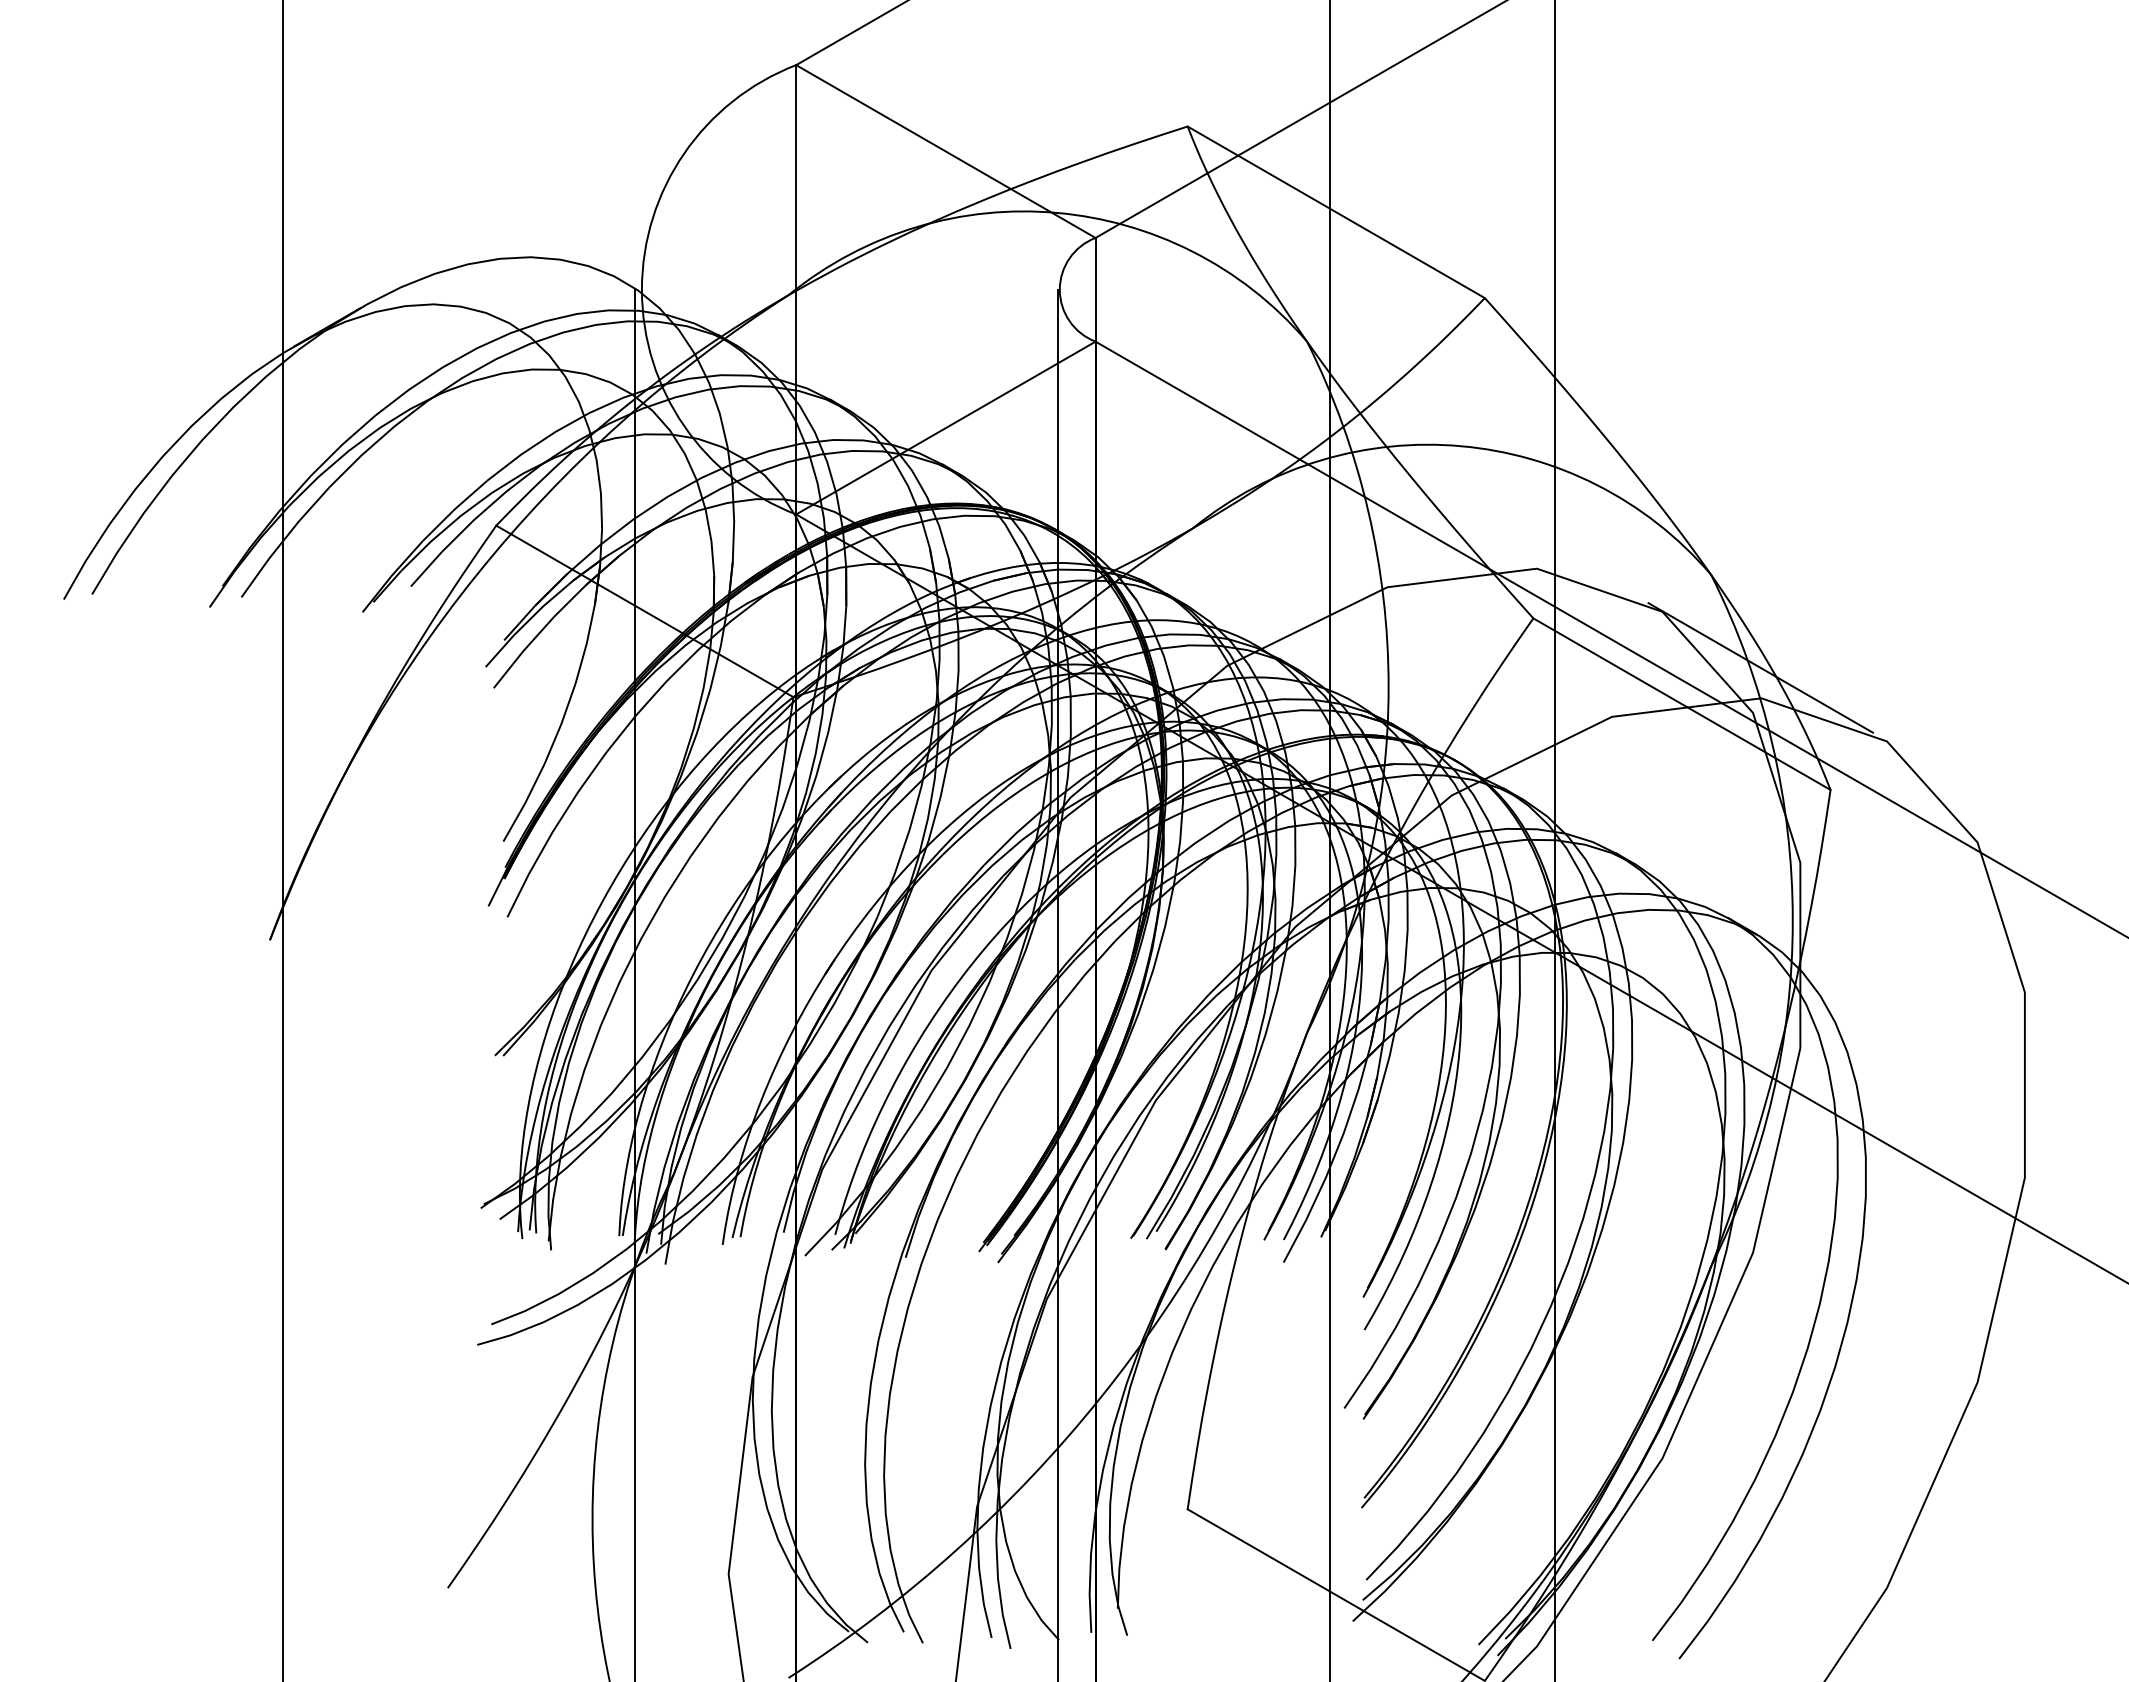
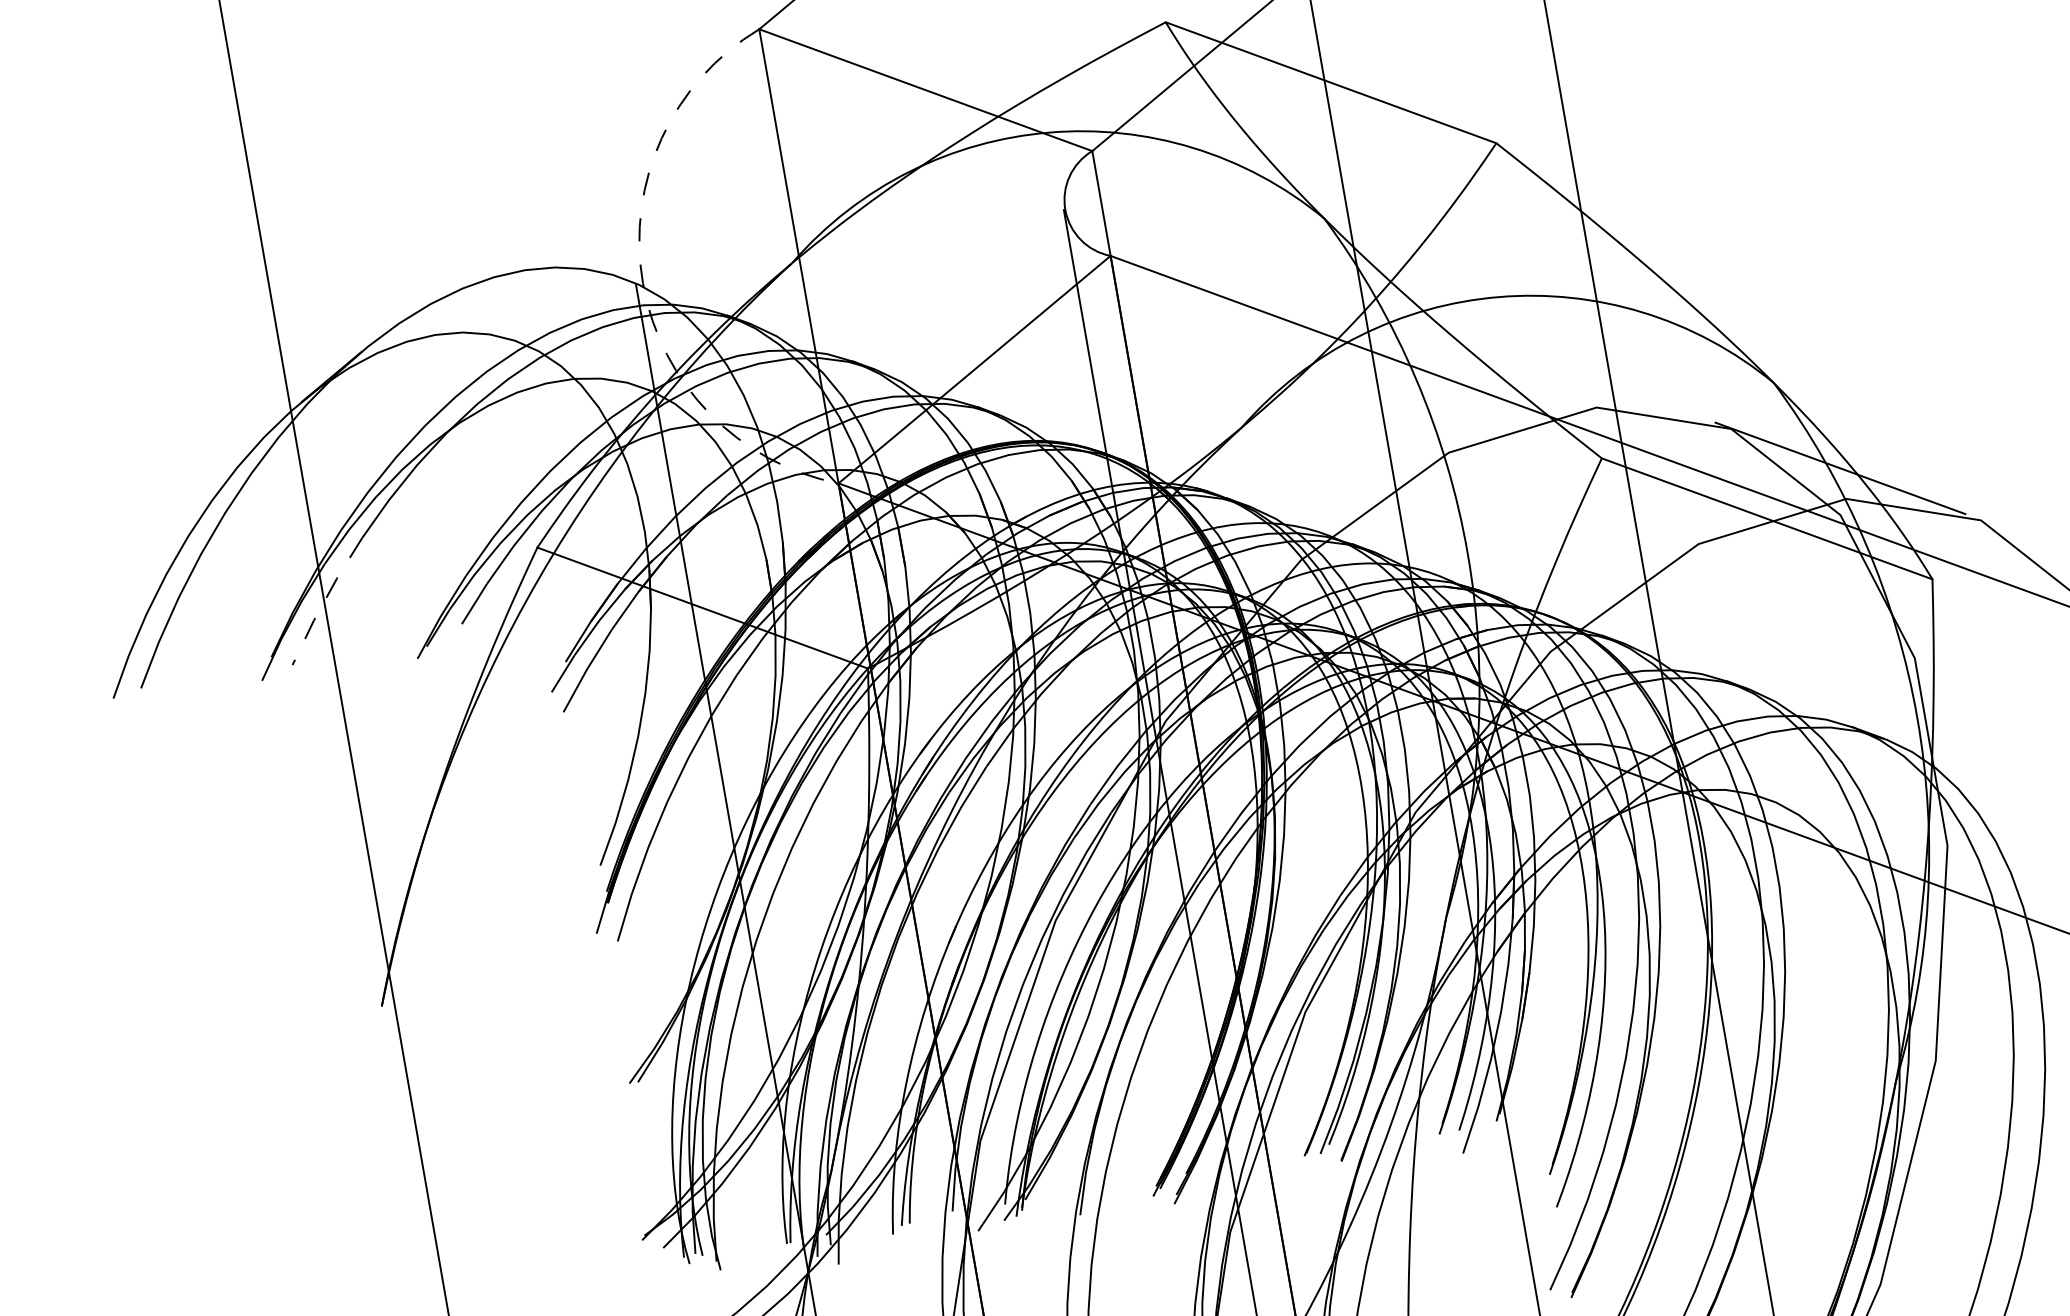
arc: (641, 289) -> (642, 283), solid -> dashed
line: (283, 540) -> (324, 600), solid -> dashed

